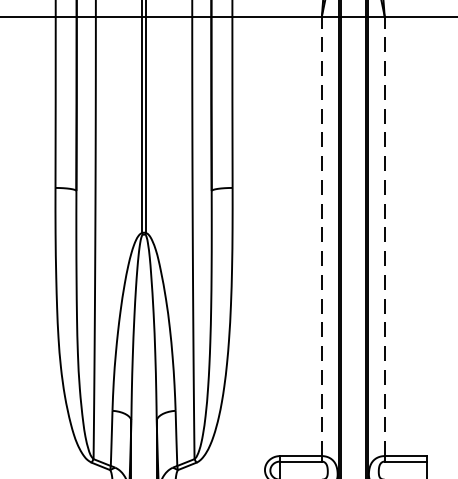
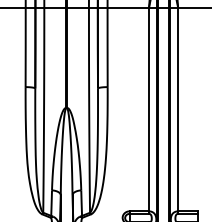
line: (322, 236) -> (149, 109), dashed -> solid
line: (385, 236) -> (178, 109), dashed -> solid

